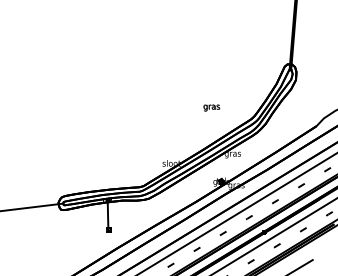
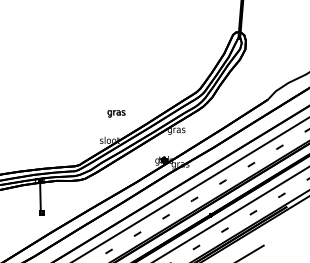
text: (211, 107) -> (116, 113), moved

